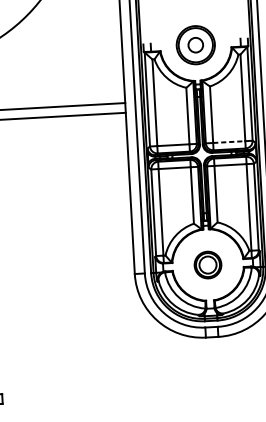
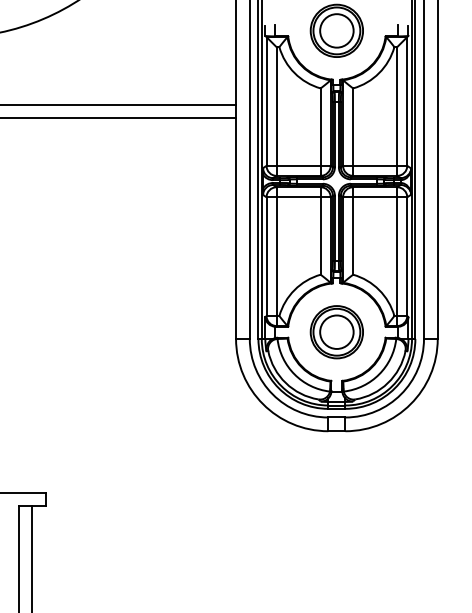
circle: (195, 44) -> (336, 30), size x1.67
line: (229, 141) -> (375, 165), dashed -> solid
part: (207, 265) -> (336, 332), size x1.43

